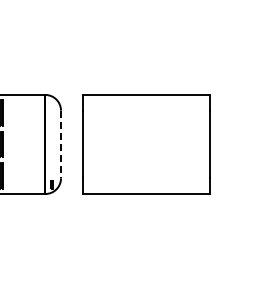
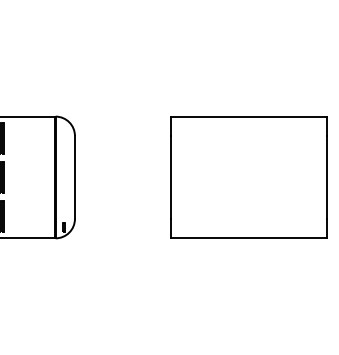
line: (61, 144) -> (75, 177), dashed -> solid
part: (146, 144) -> (248, 177), moved

